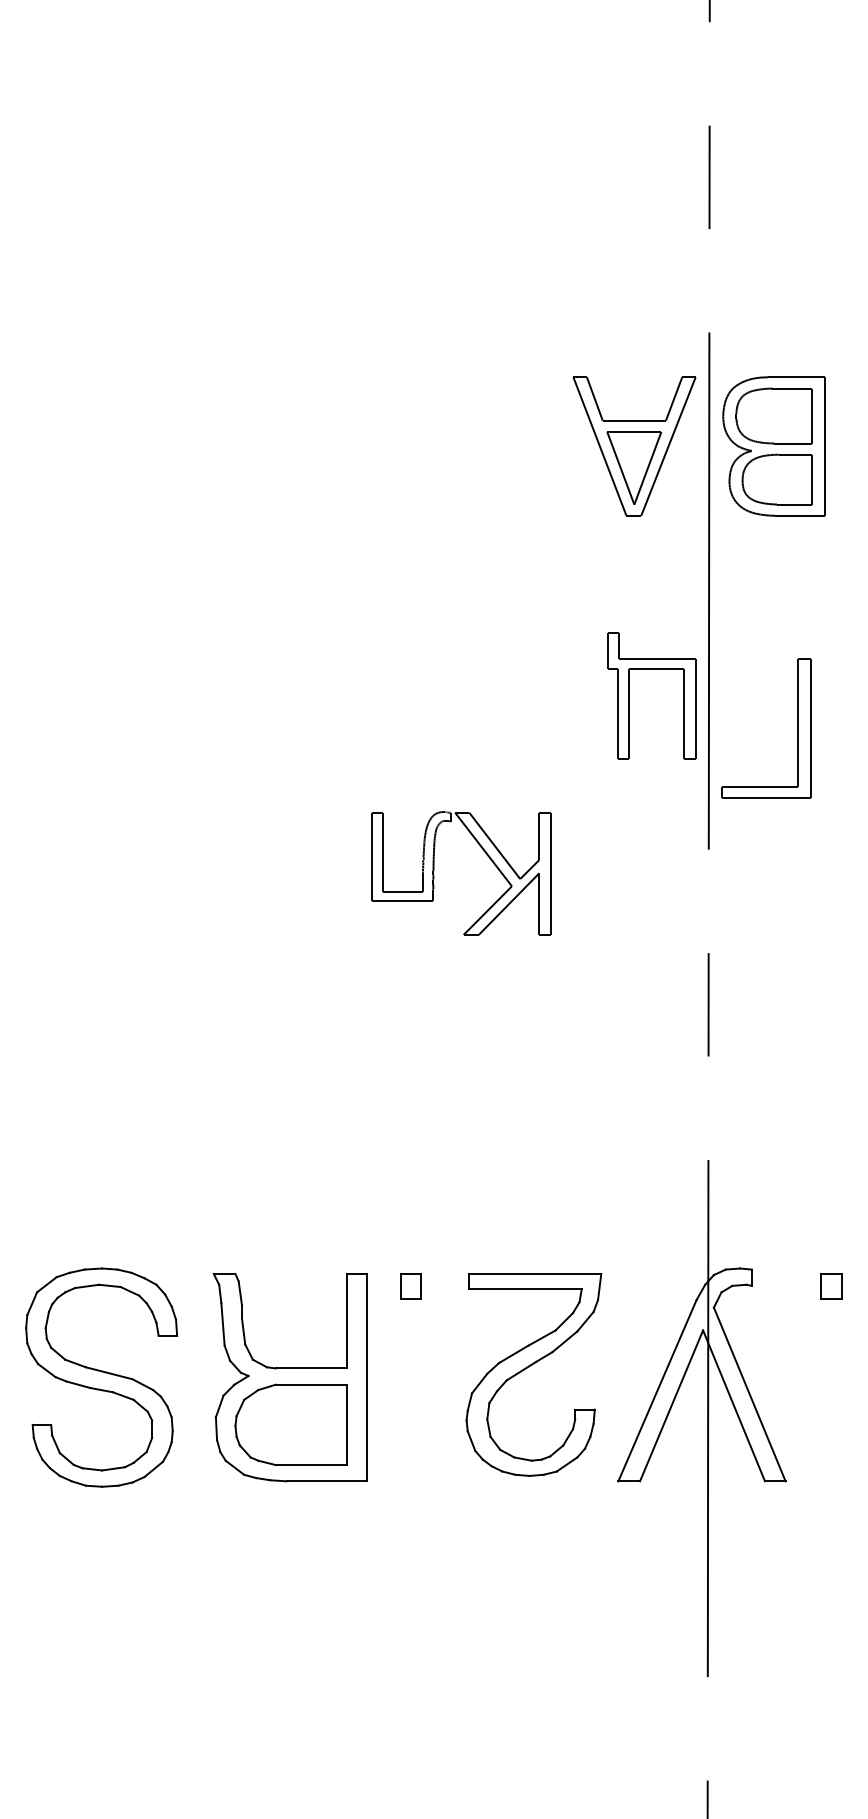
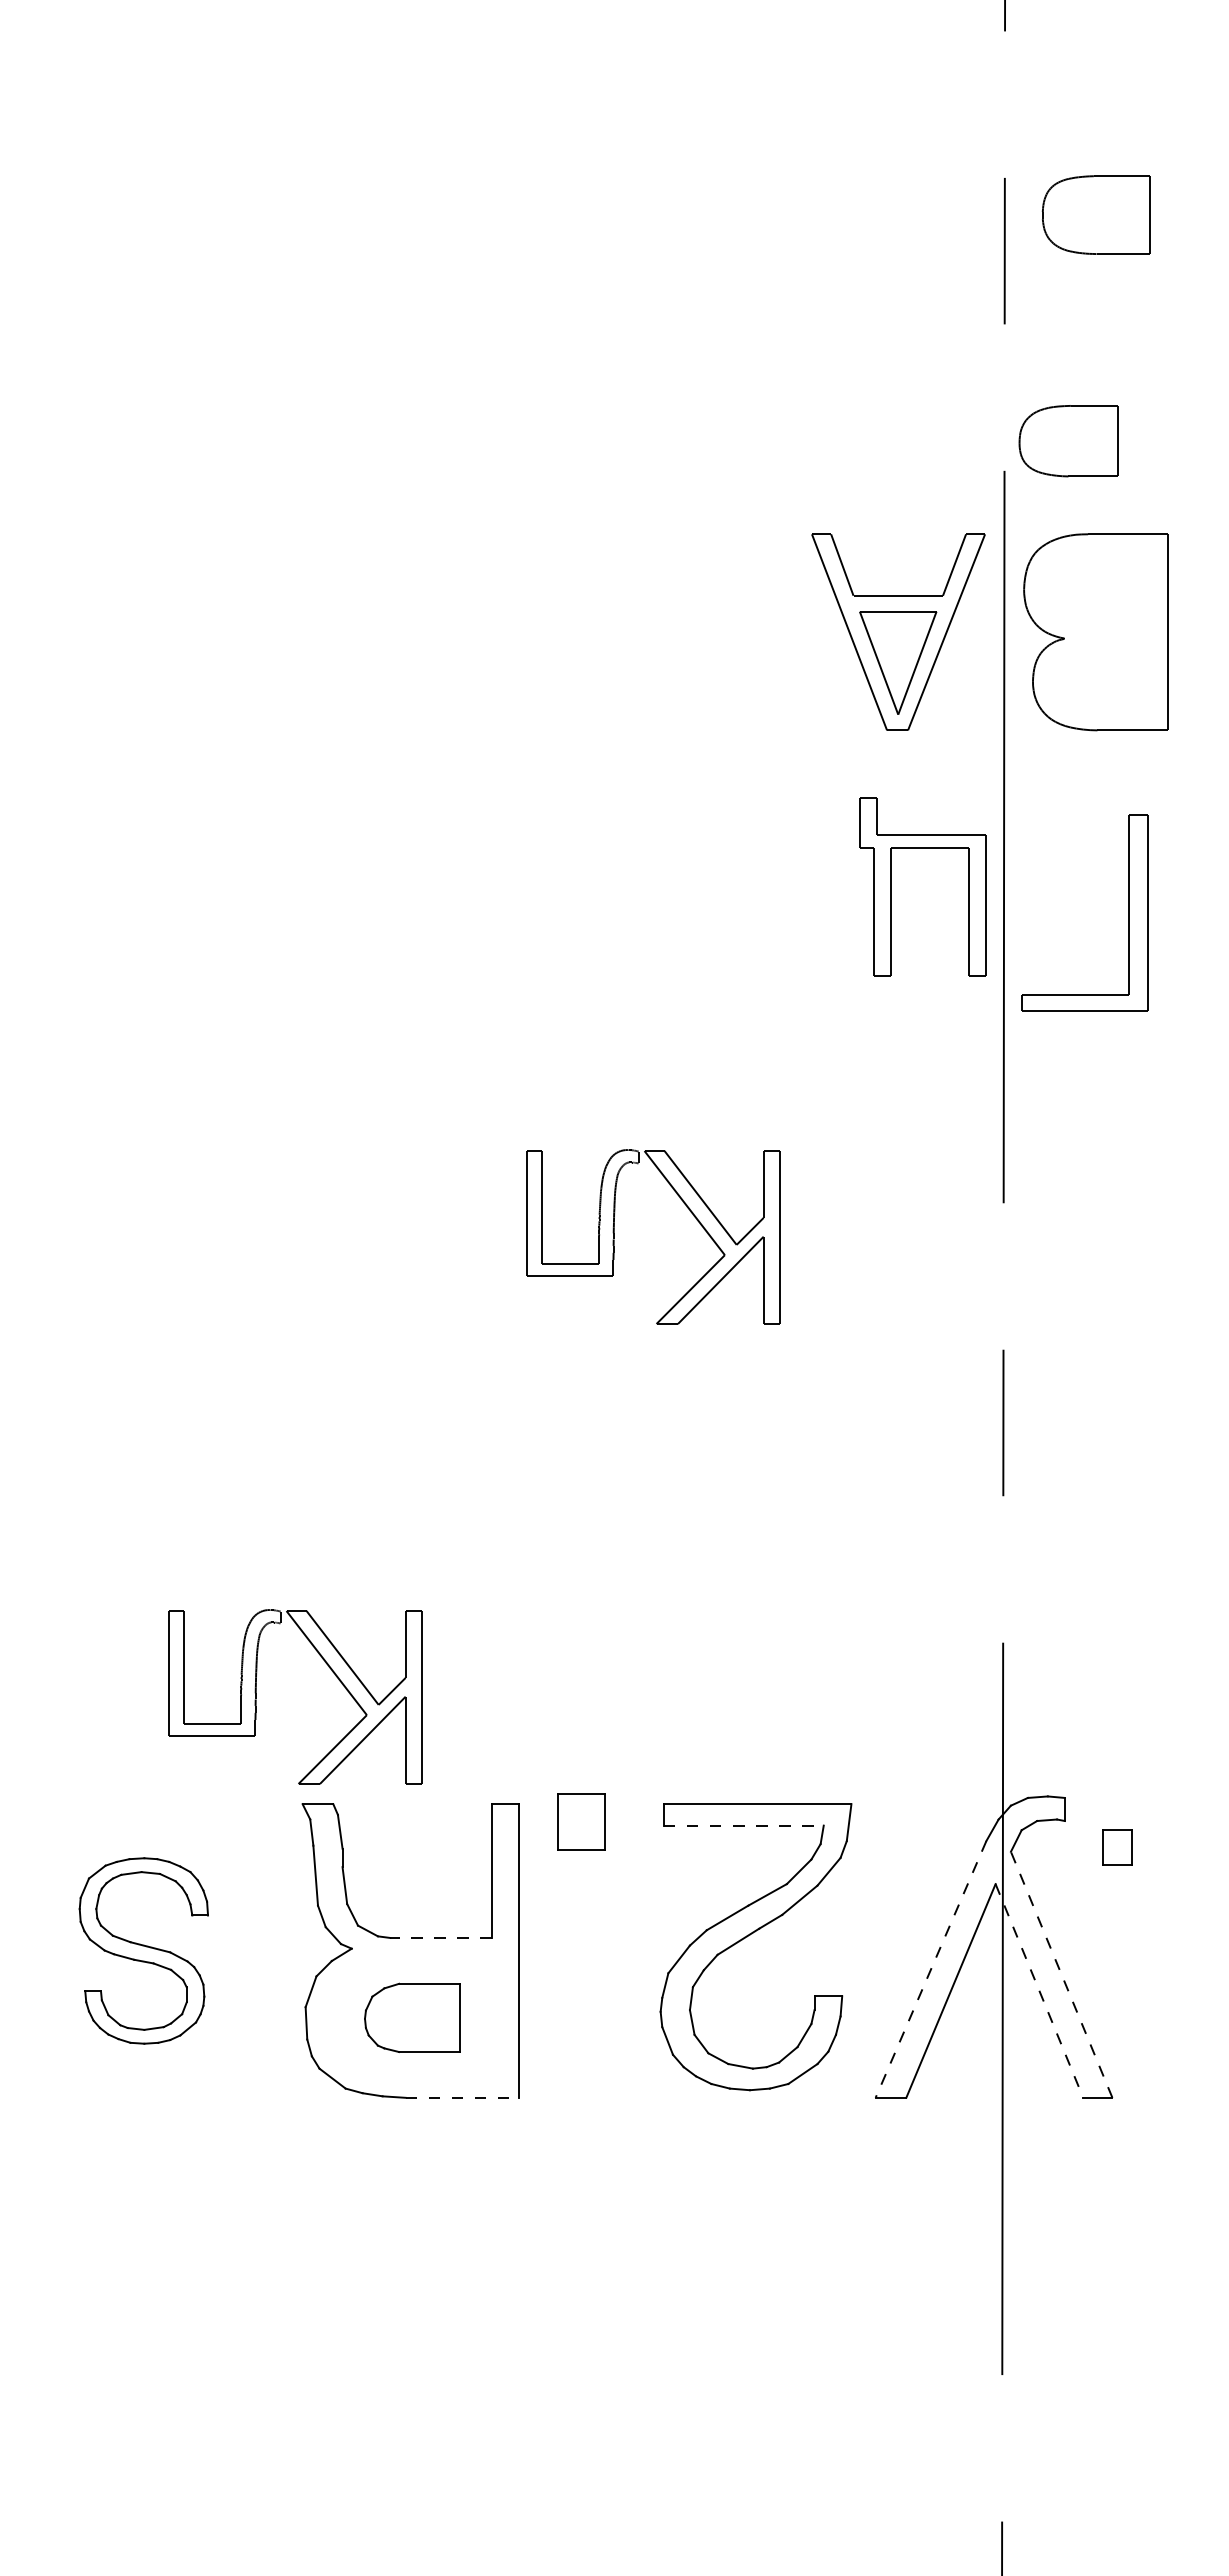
part: (773, 415) -> (1095, 214), moved
part: (777, 479) -> (1068, 441), moved
part: (629, 695) -> (891, 886), moved
part: (796, 728) -> (1128, 912), moved
part: (181, 1197) -> (256, 1696), added
part: (410, 1286) -> (581, 1821), size x1.6
part: (831, 1286) -> (1117, 1847), moved
line: (525, 1289) -> (743, 1825), solid -> dashed
line: (311, 1368) -> (441, 1937), solid -> dashed
part: (101, 1377) -> (143, 1950), size x0.6
line: (657, 1390) -> (931, 1969), solid -> dashed
line: (749, 1394) -> (1061, 1974), solid -> dashed
line: (734, 1406) -> (1039, 1991), solid -> dashed
part: (291, 1424) -> (412, 2017), size x0.6
line: (326, 1481) -> (462, 2097), solid -> dashed

